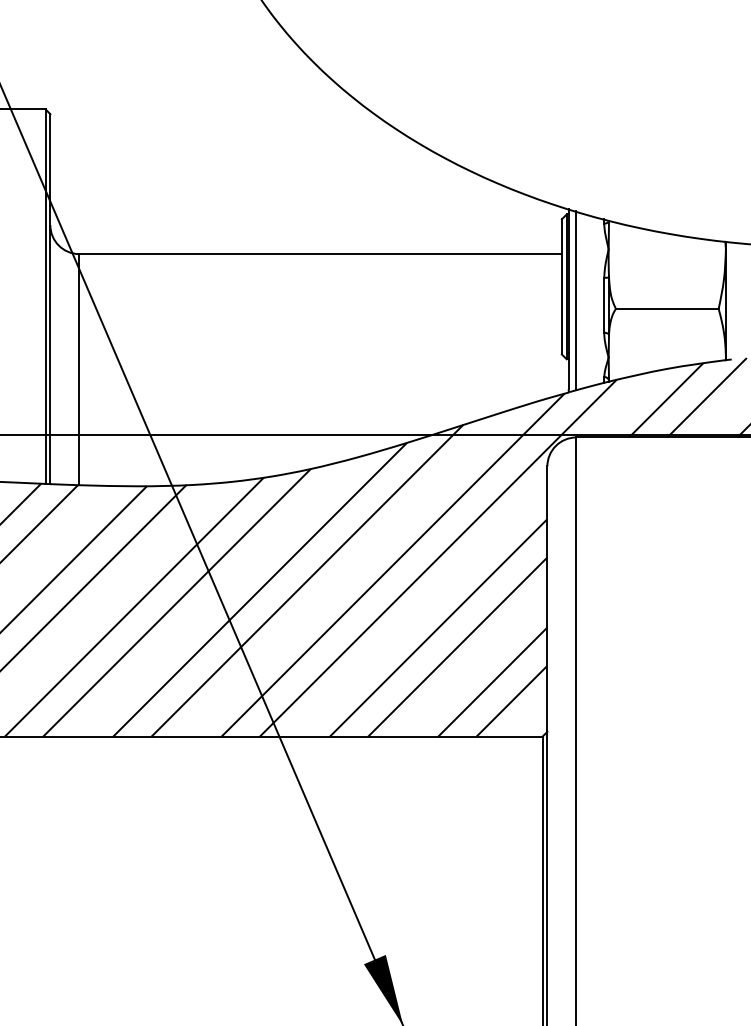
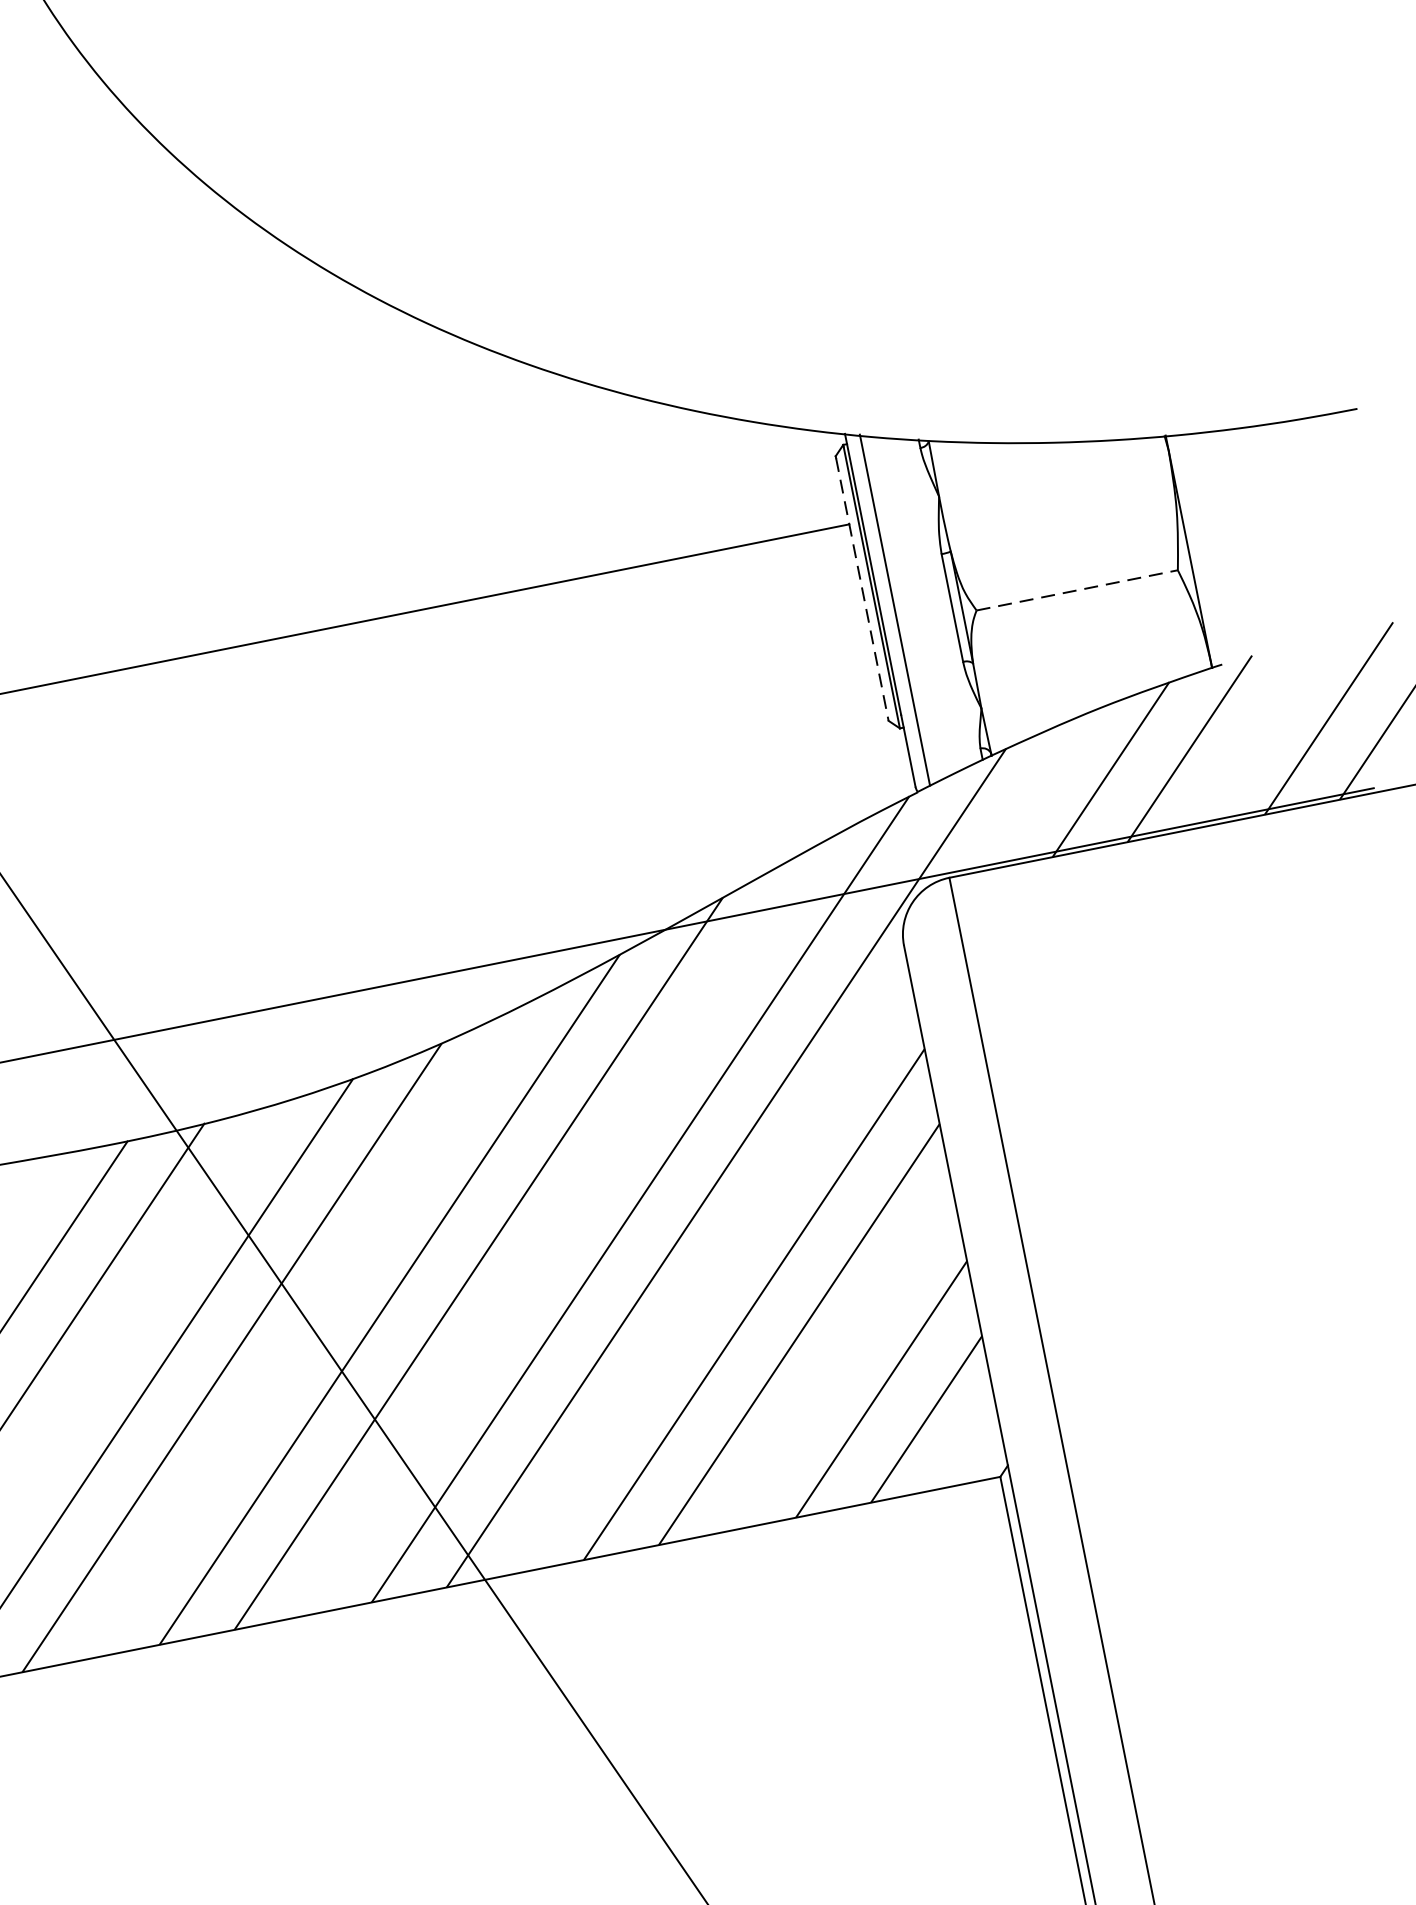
line: (561, 287) -> (861, 589), solid -> dashed
line: (667, 308) -> (1077, 589), solid -> dashed

